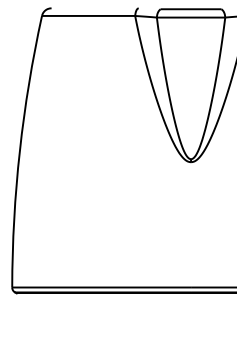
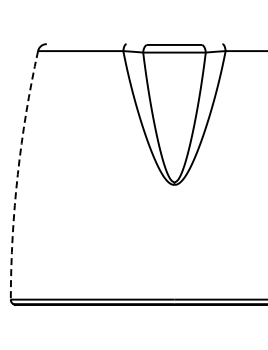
arc: (19, 150) -> (17, 174), solid -> dashed

